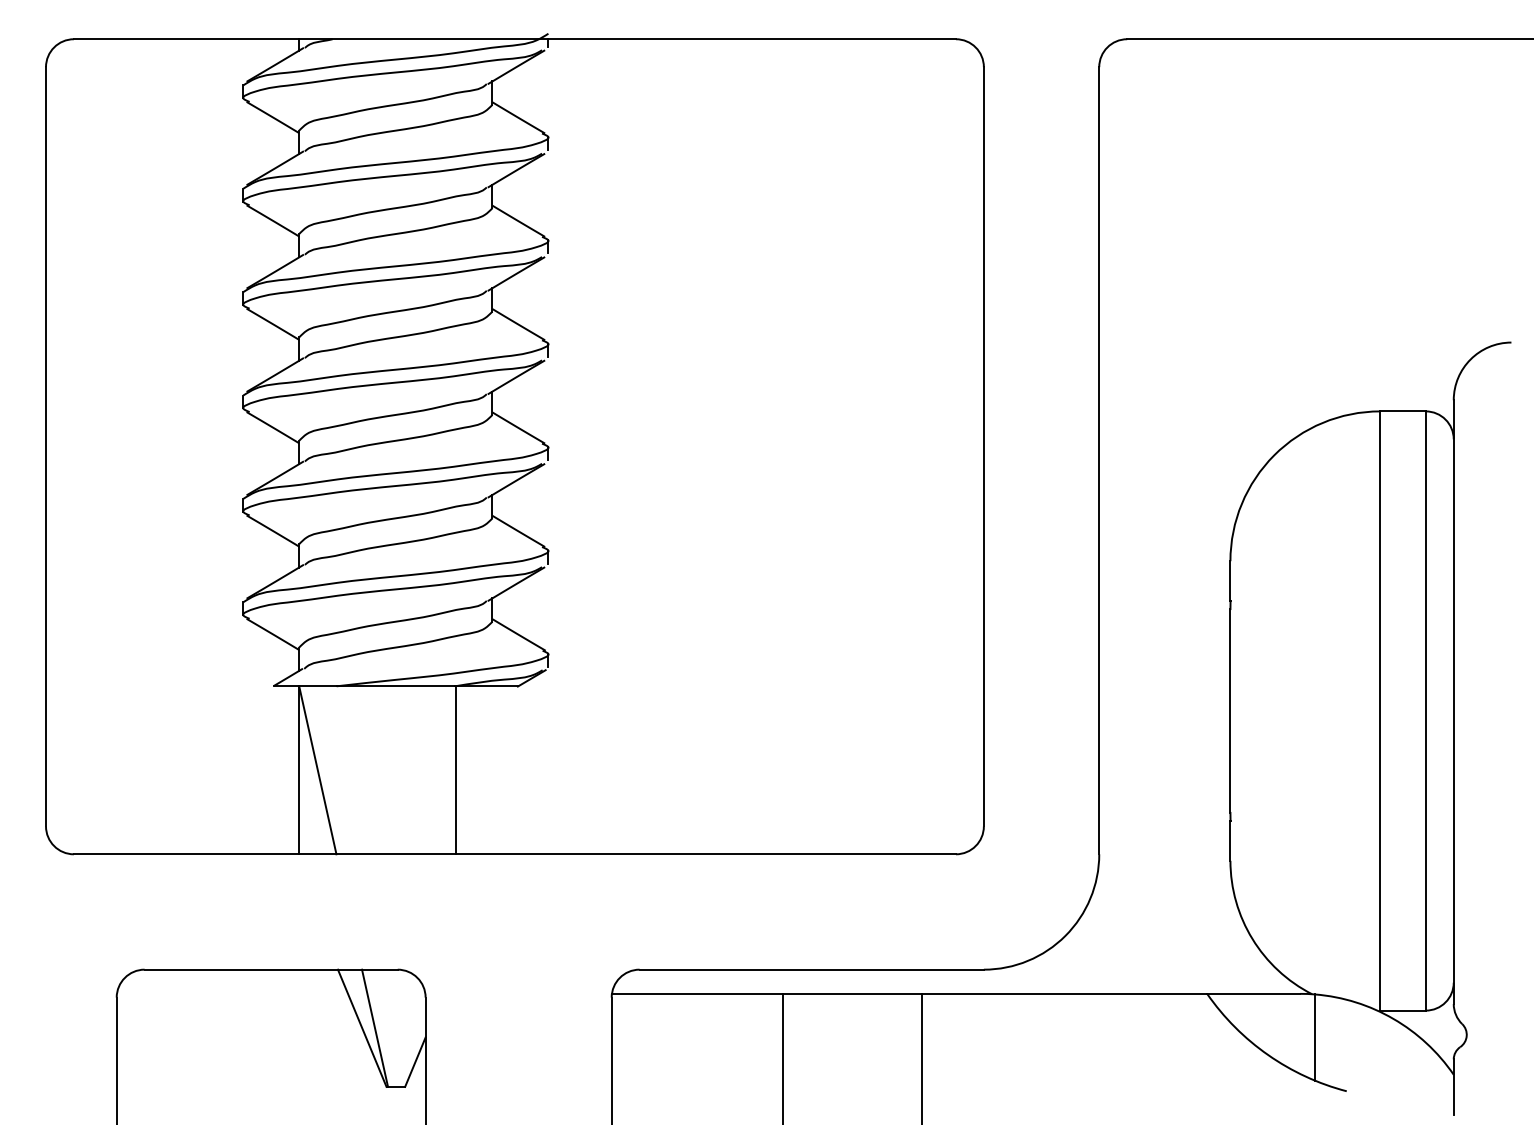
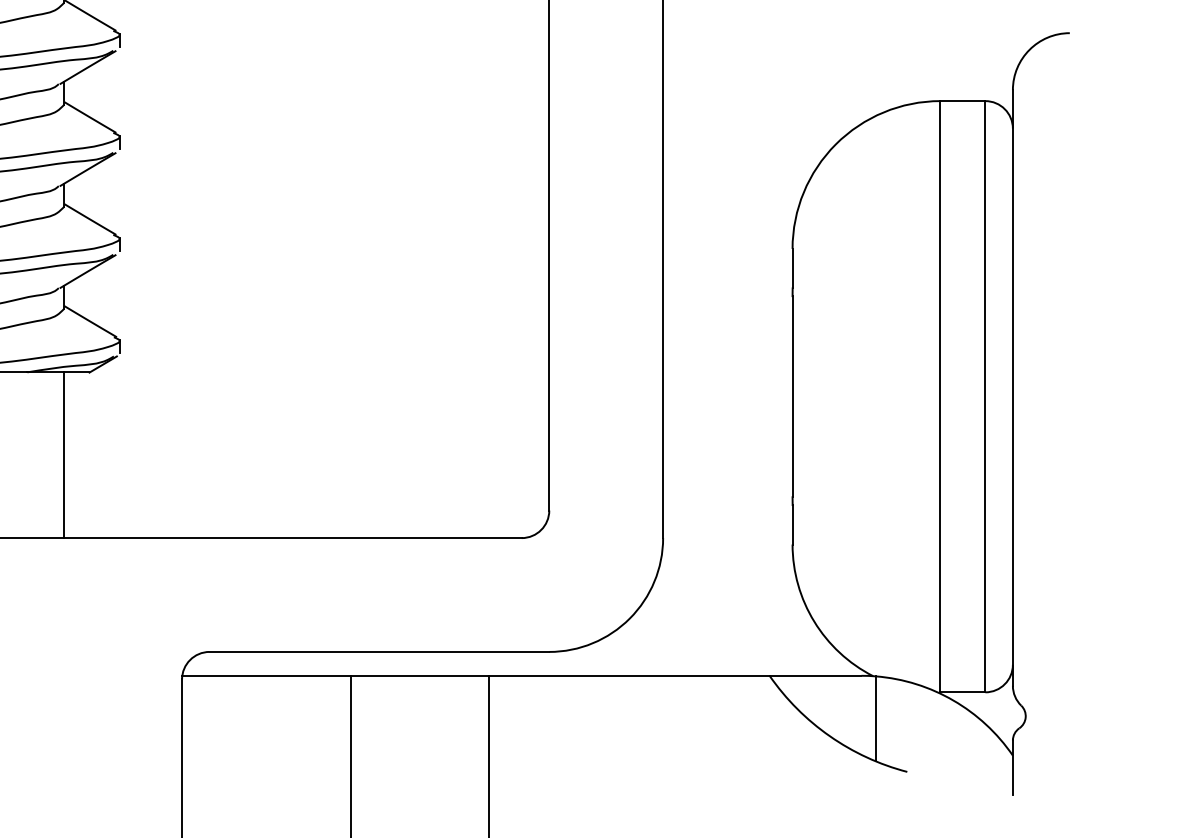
line: (456, 770) -> (64, 455), moved

